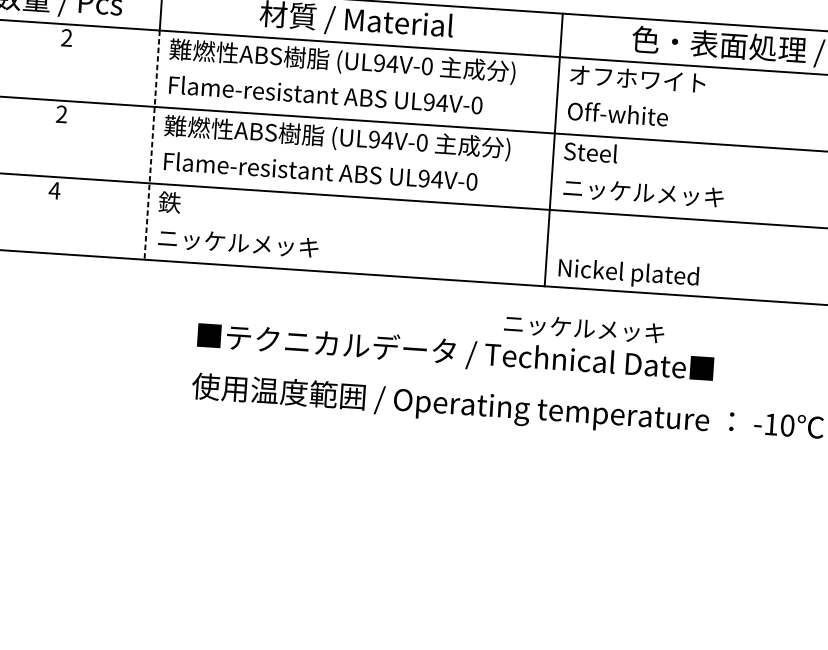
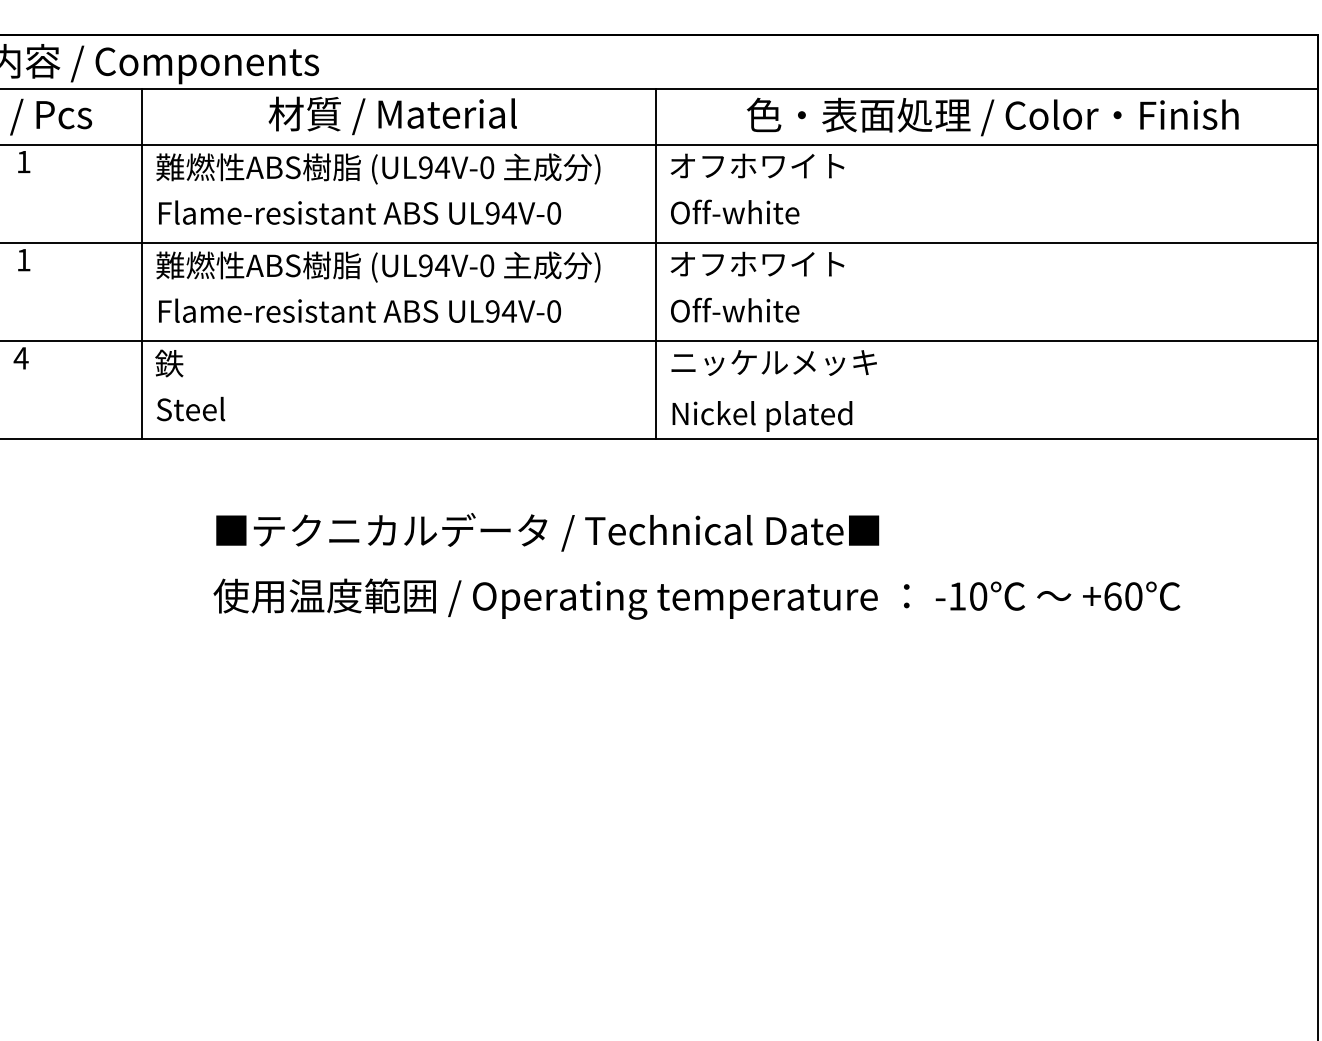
text: (66, 37) -> (23, 161), 2 -> 1
text: (61, 113) -> (23, 259), 2 -> 1
line: (151, 145) -> (141, 292), dashed -> solid
text: (632, 154) -> (756, 263), Steel -> オフホワイト
text: (643, 192) -> (774, 310), ニッケルメッキ -> Off-white
text: (238, 242) -> (260, 409), ニッケルメッキ -> Steel
text: (583, 328) -> (773, 362), moved

